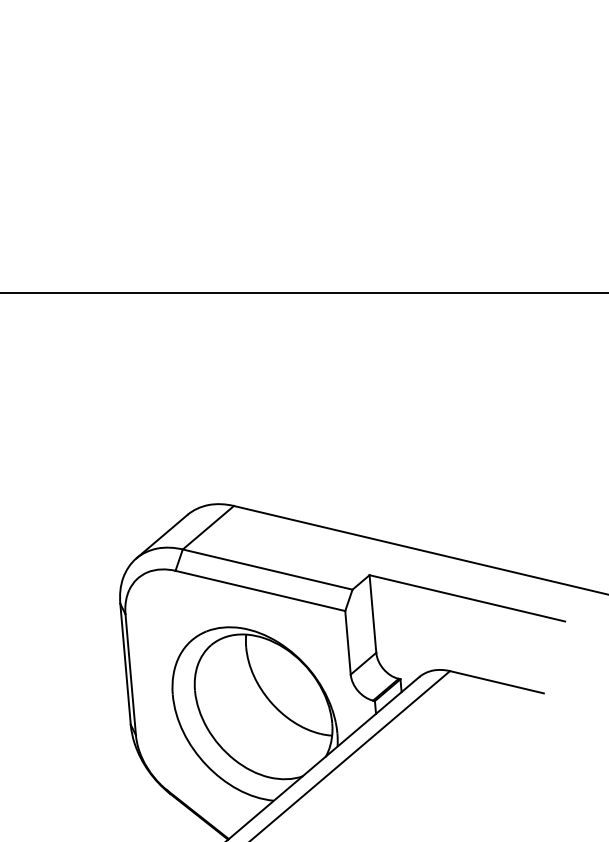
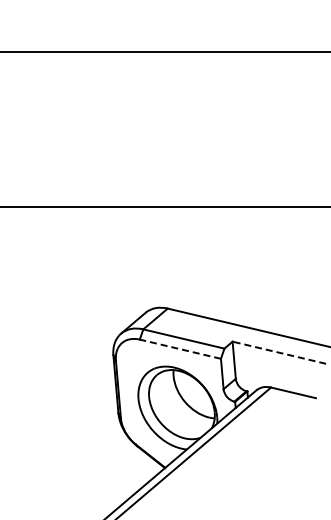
line: (260, 591) -> (180, 349), solid -> dashed
line: (465, 597) -> (278, 352), solid -> dashed

